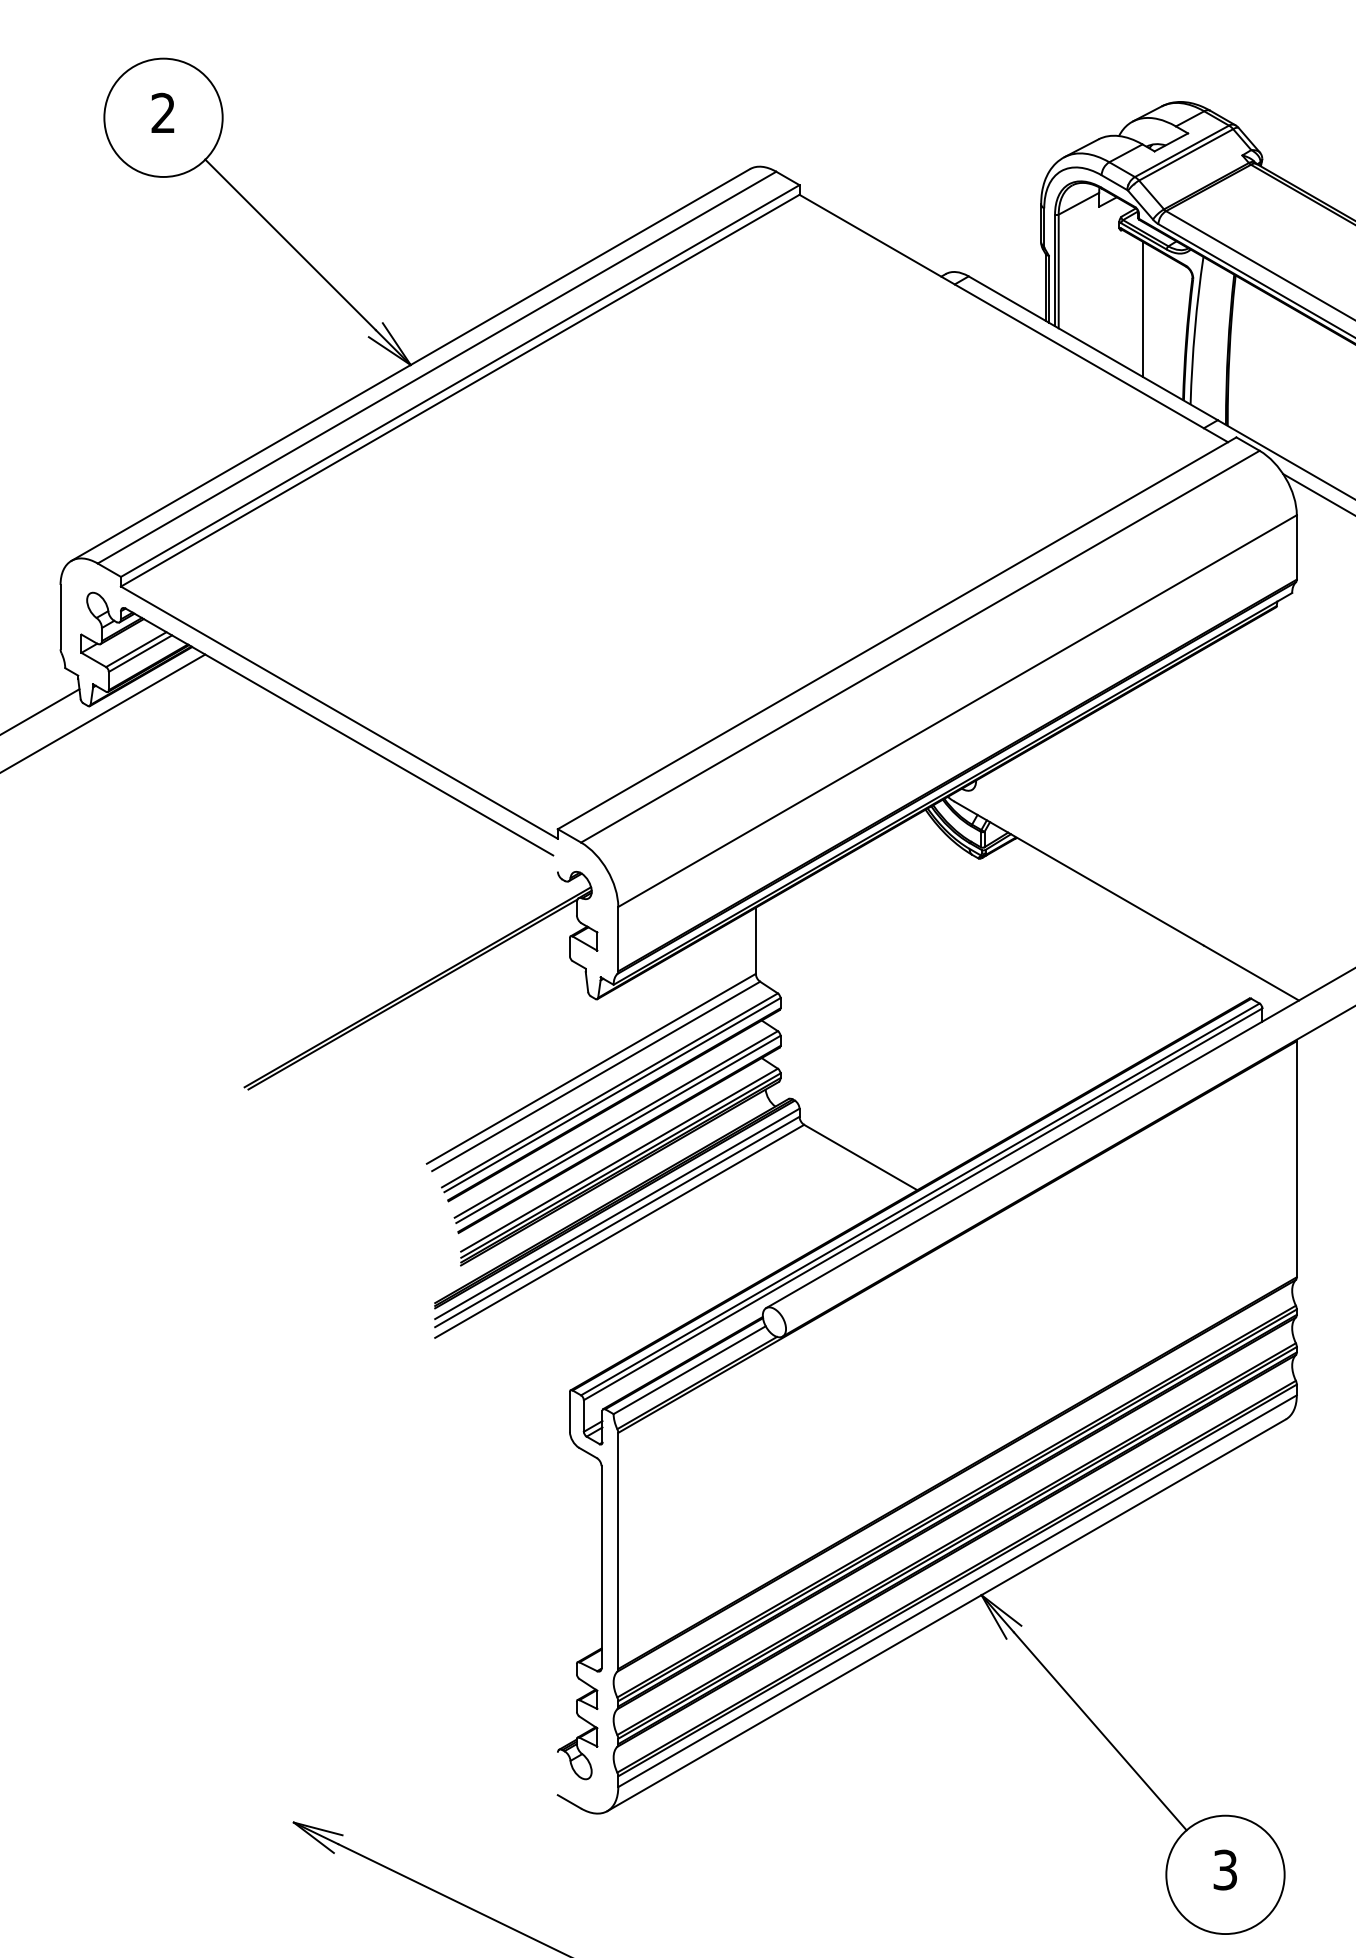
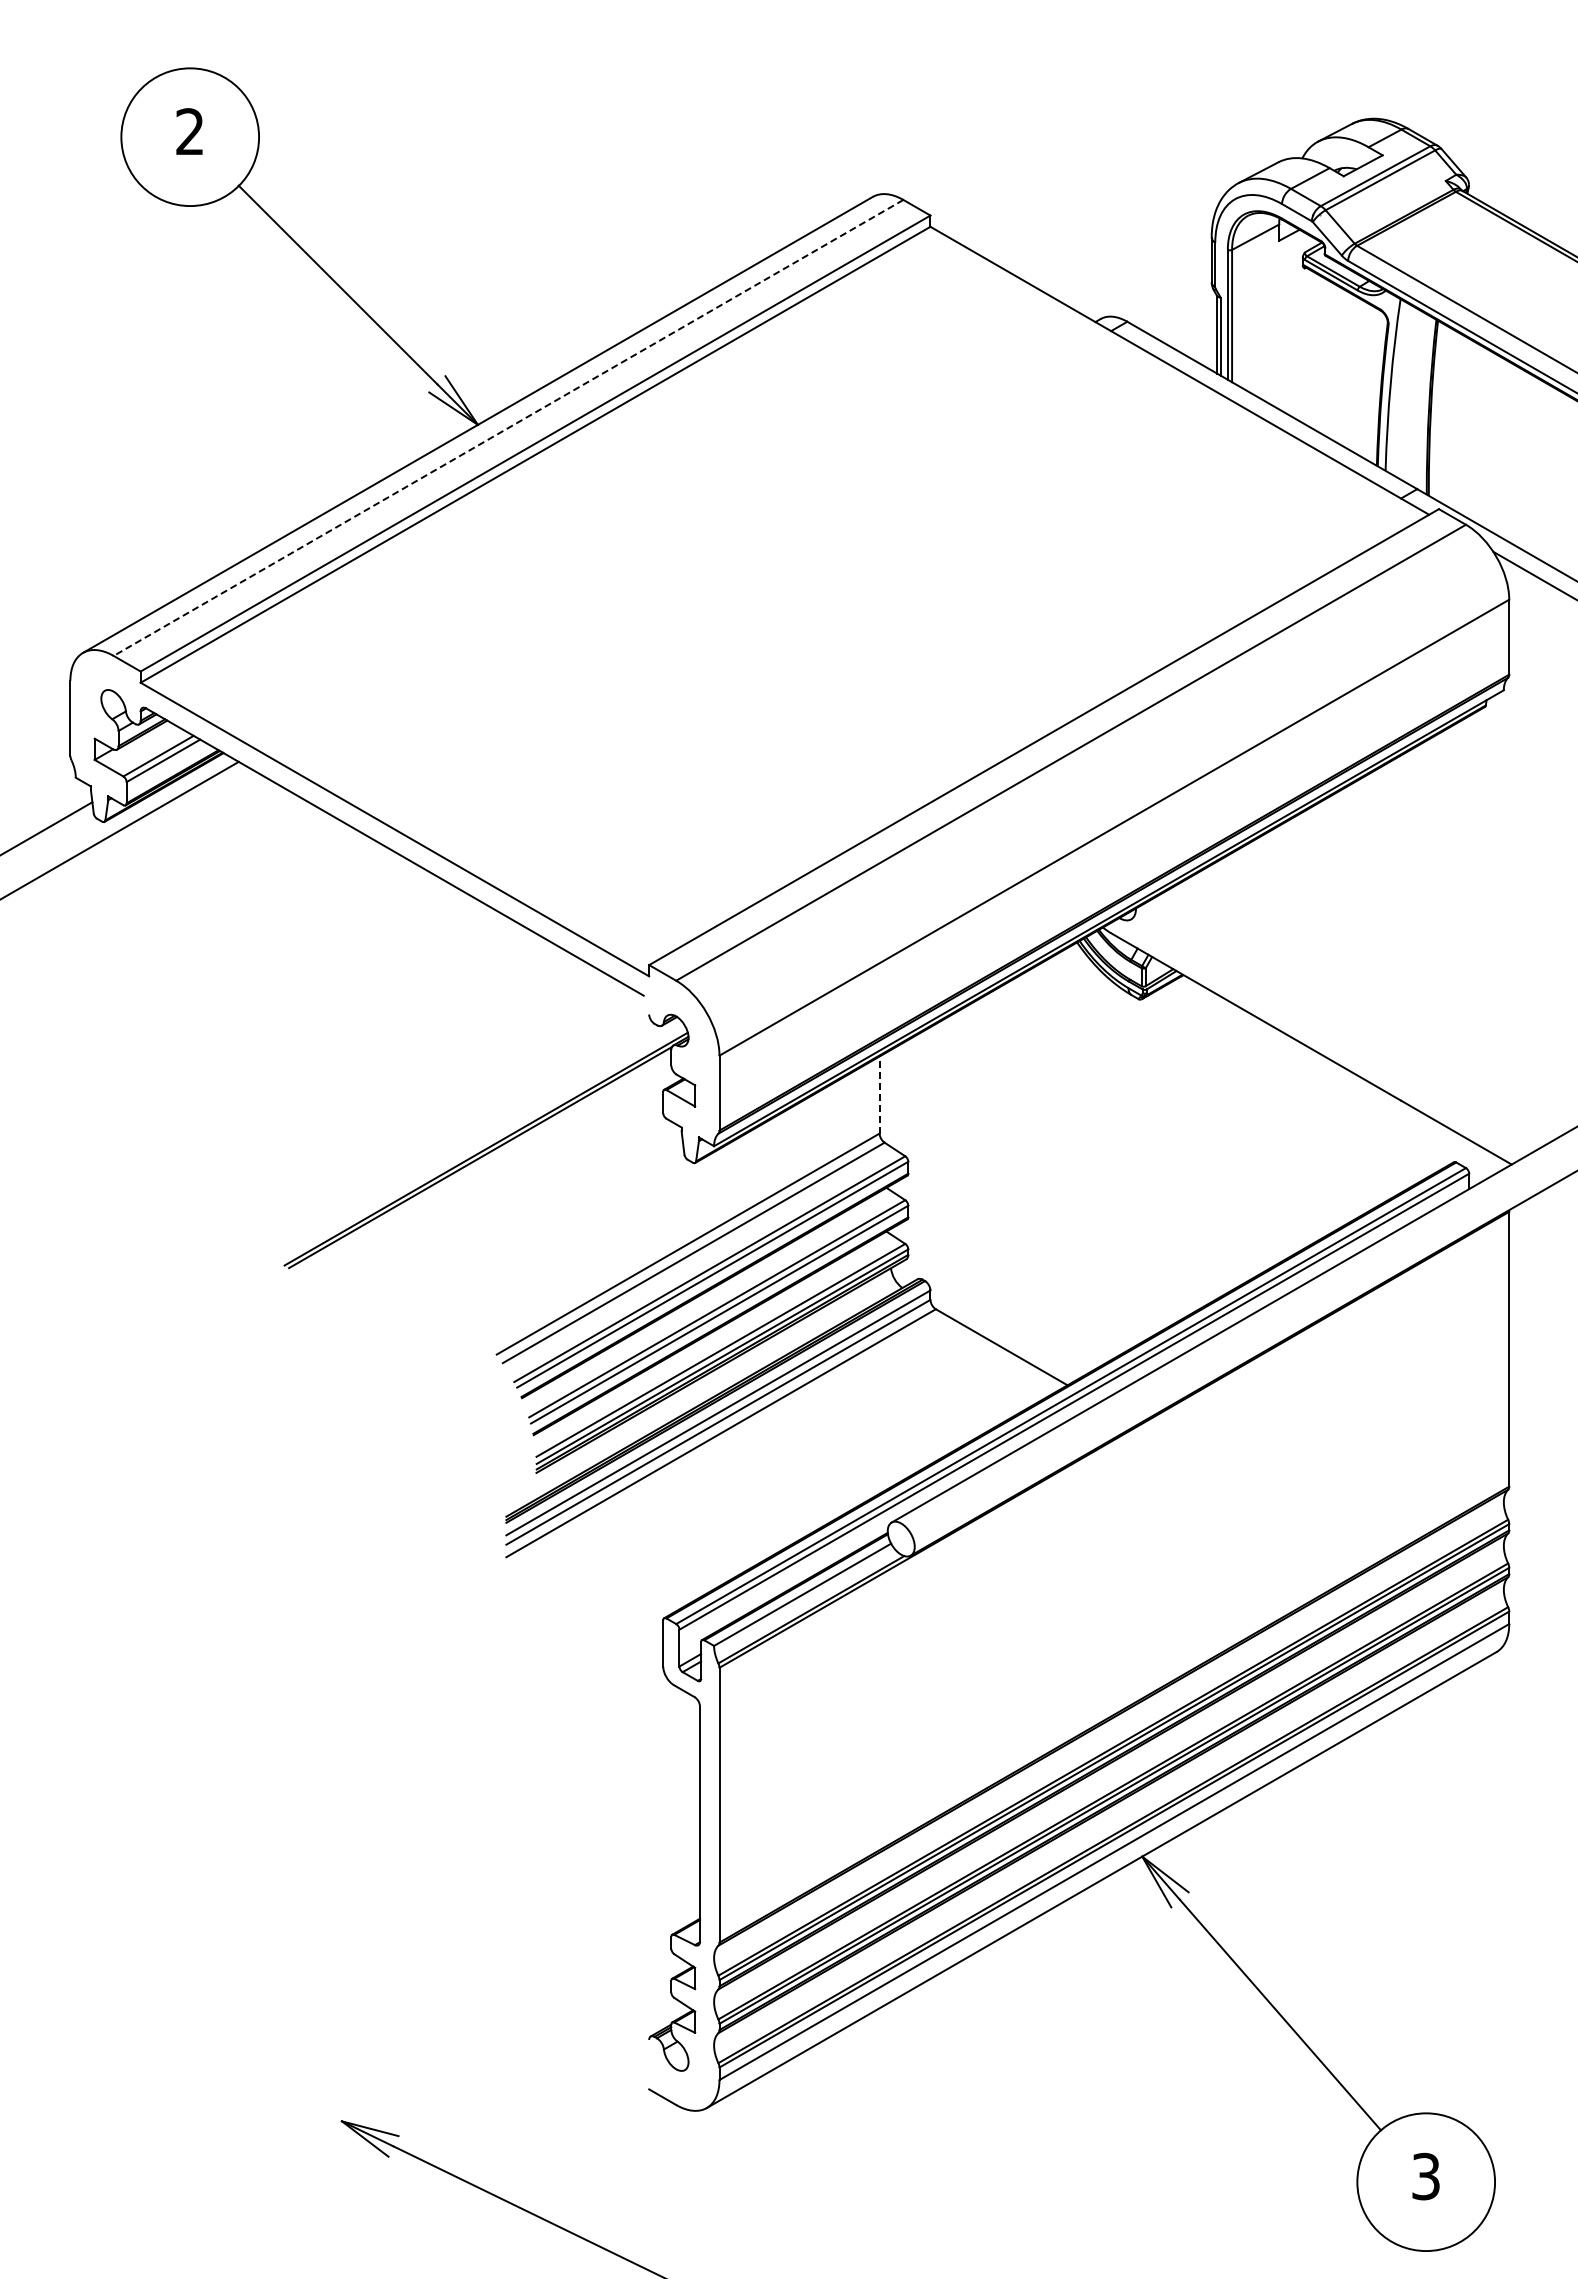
line: (1143, 309) -> (1330, 360), removed
line: (436, 367) -> (508, 427), solid -> dashed
line: (755, 941) -> (879, 1095), solid -> dashed

